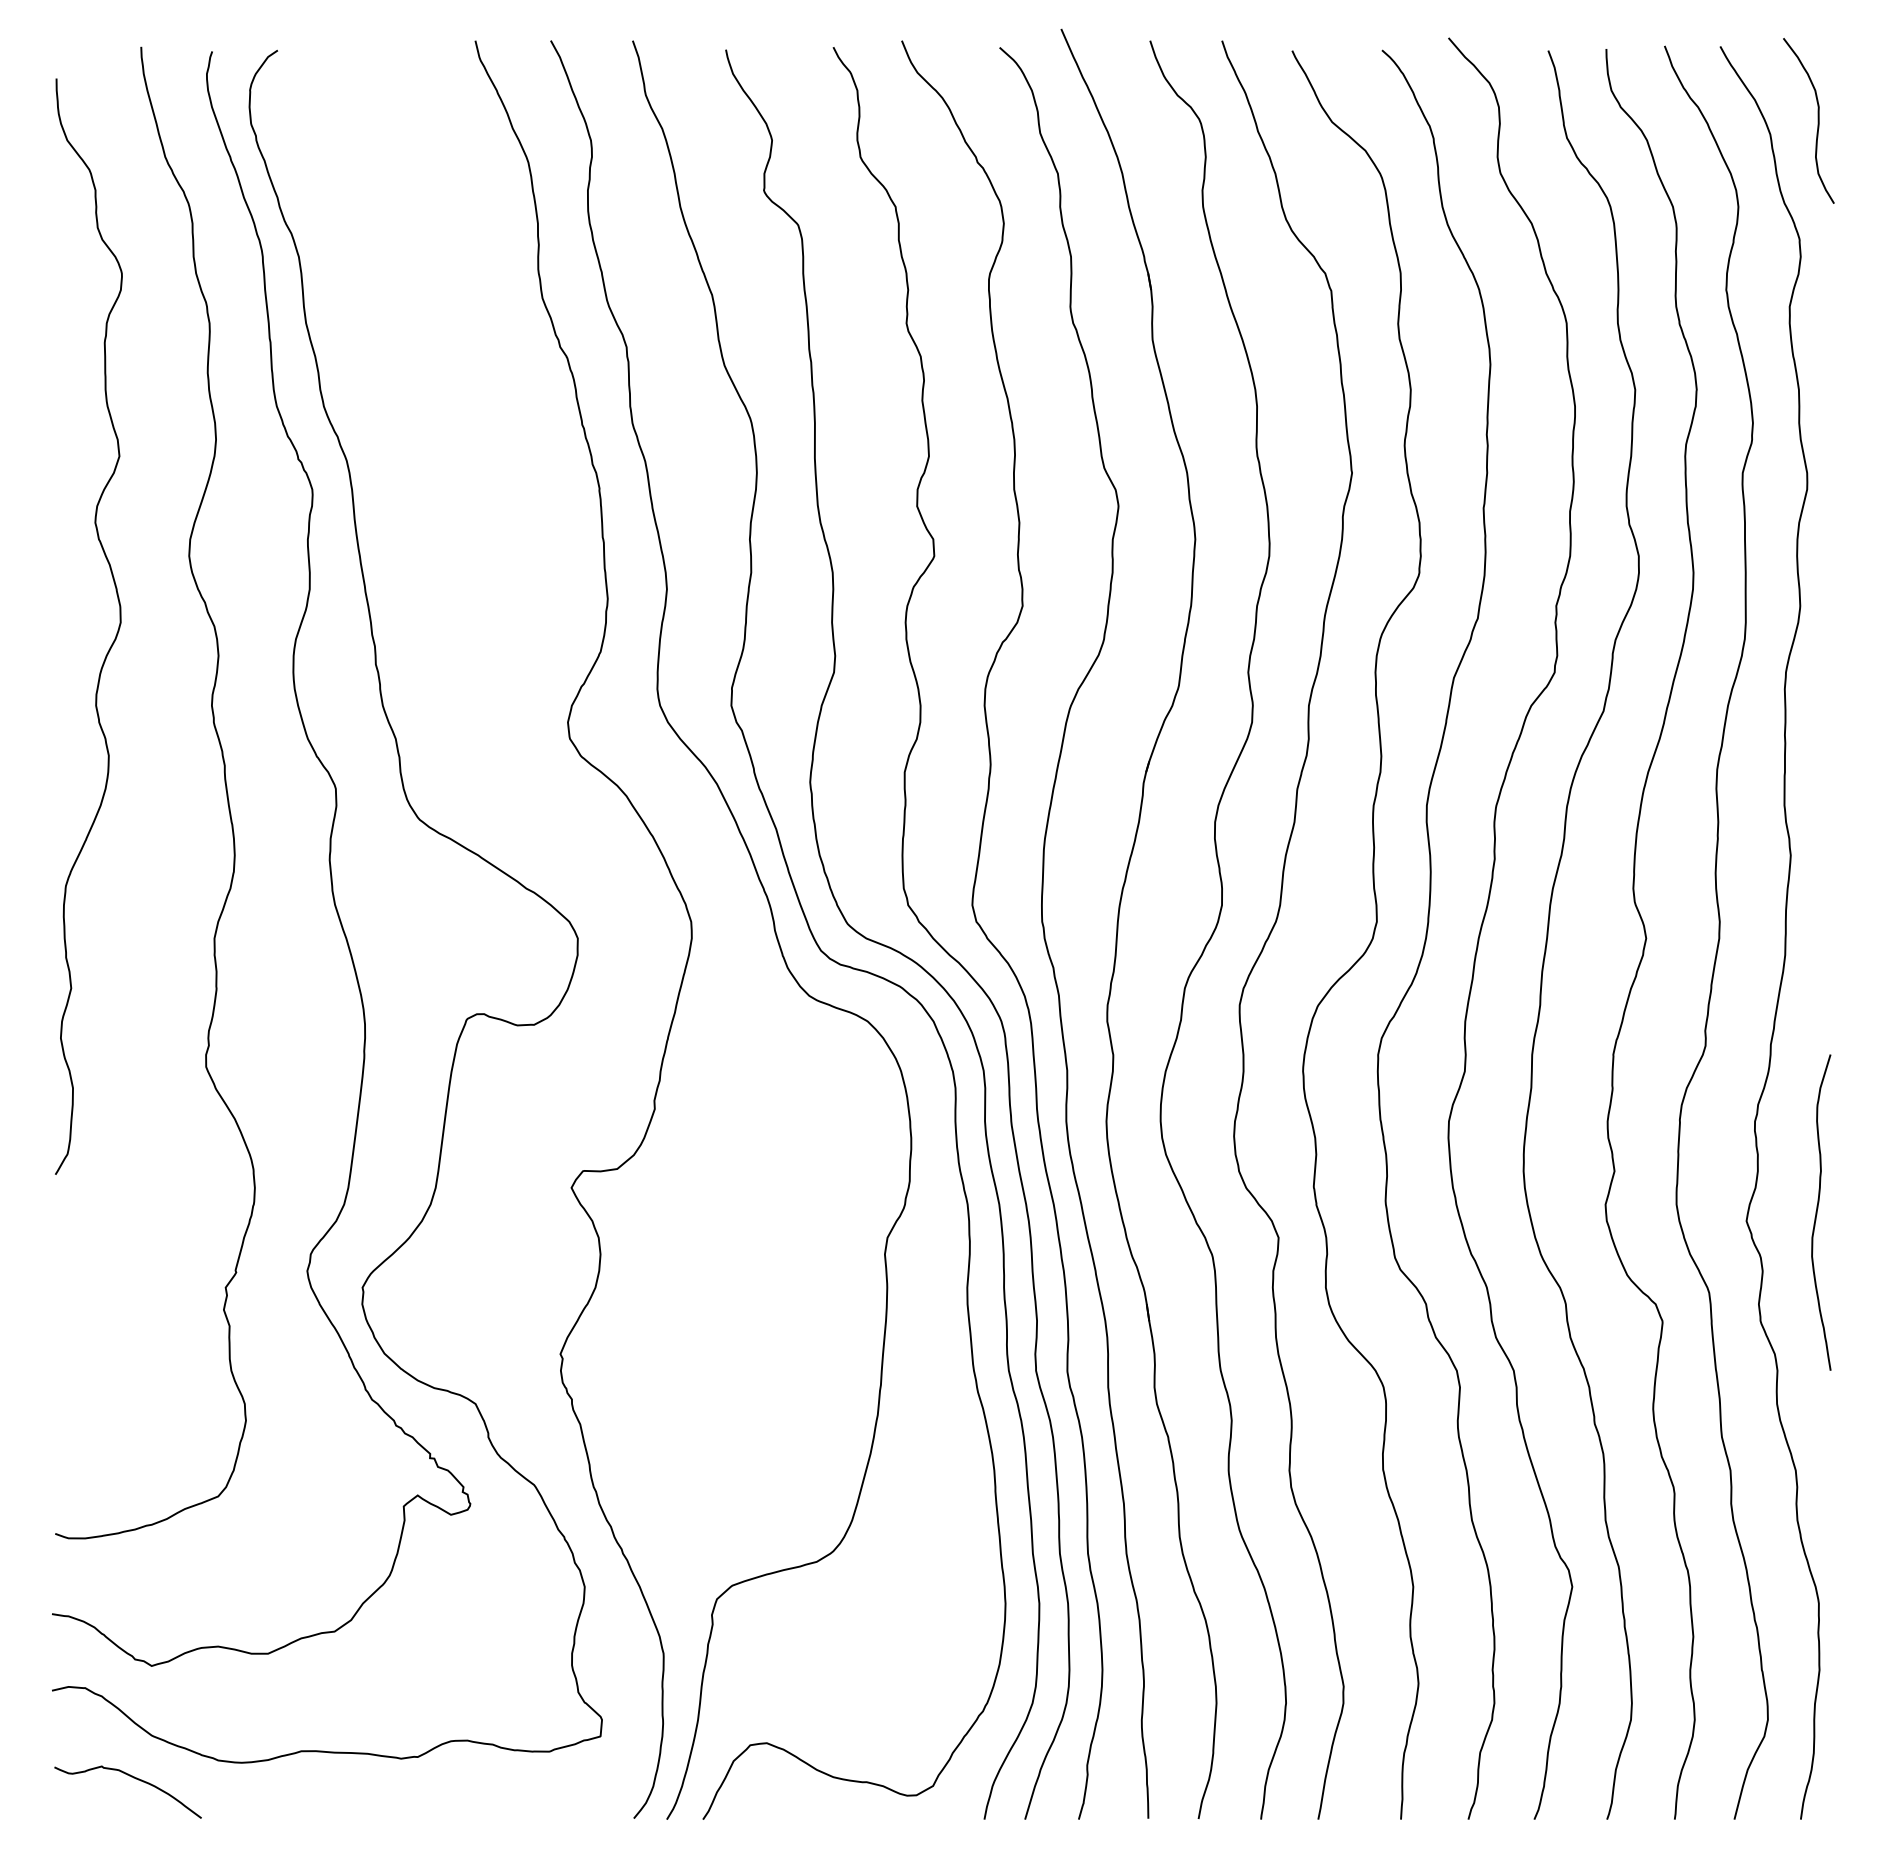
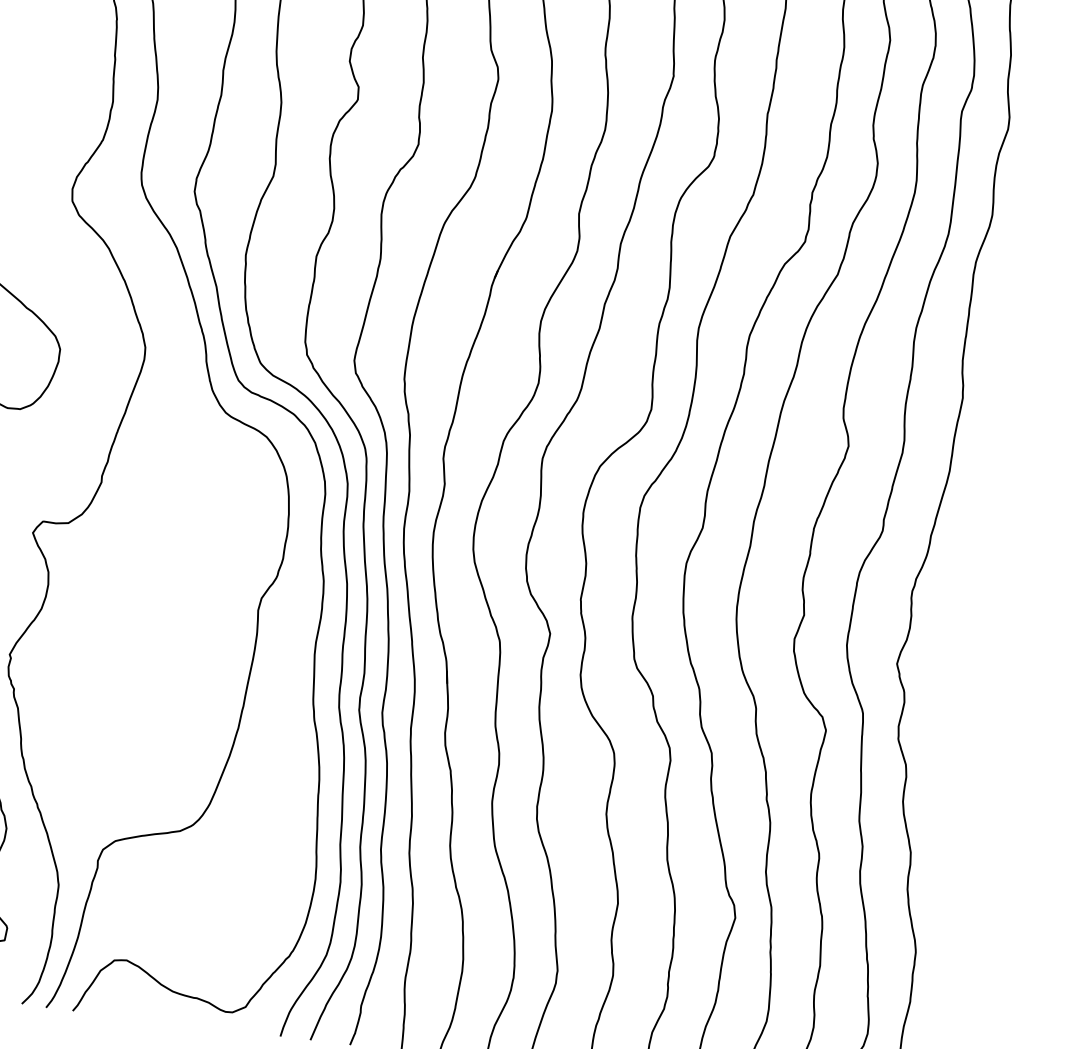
curve: (1817, 1212) -> (950, 663), removed

